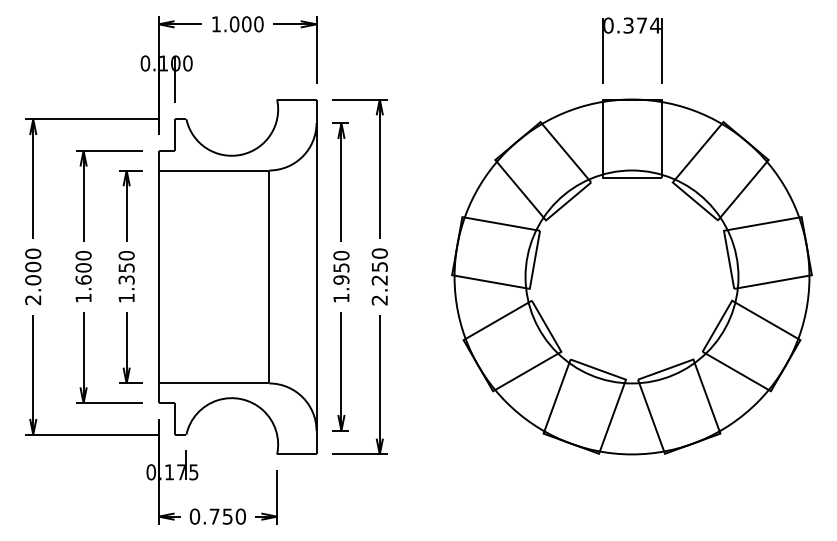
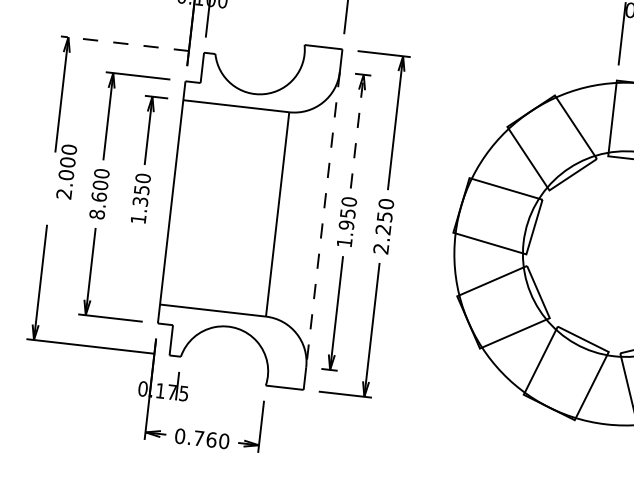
line: (92, 119) -> (125, 44), solid -> dashed
line: (341, 181) -> (357, 130), solid -> dashed
text: (33, 276) -> (67, 171), moved
line: (316, 276) -> (323, 219), solid -> dashed
text: (83, 297) -> (97, 213), 1.600 -> 8.600
part: (130, 347) -> (136, 266), removed
text: (227, 516) -> (211, 439), 0.750 -> 0.760

